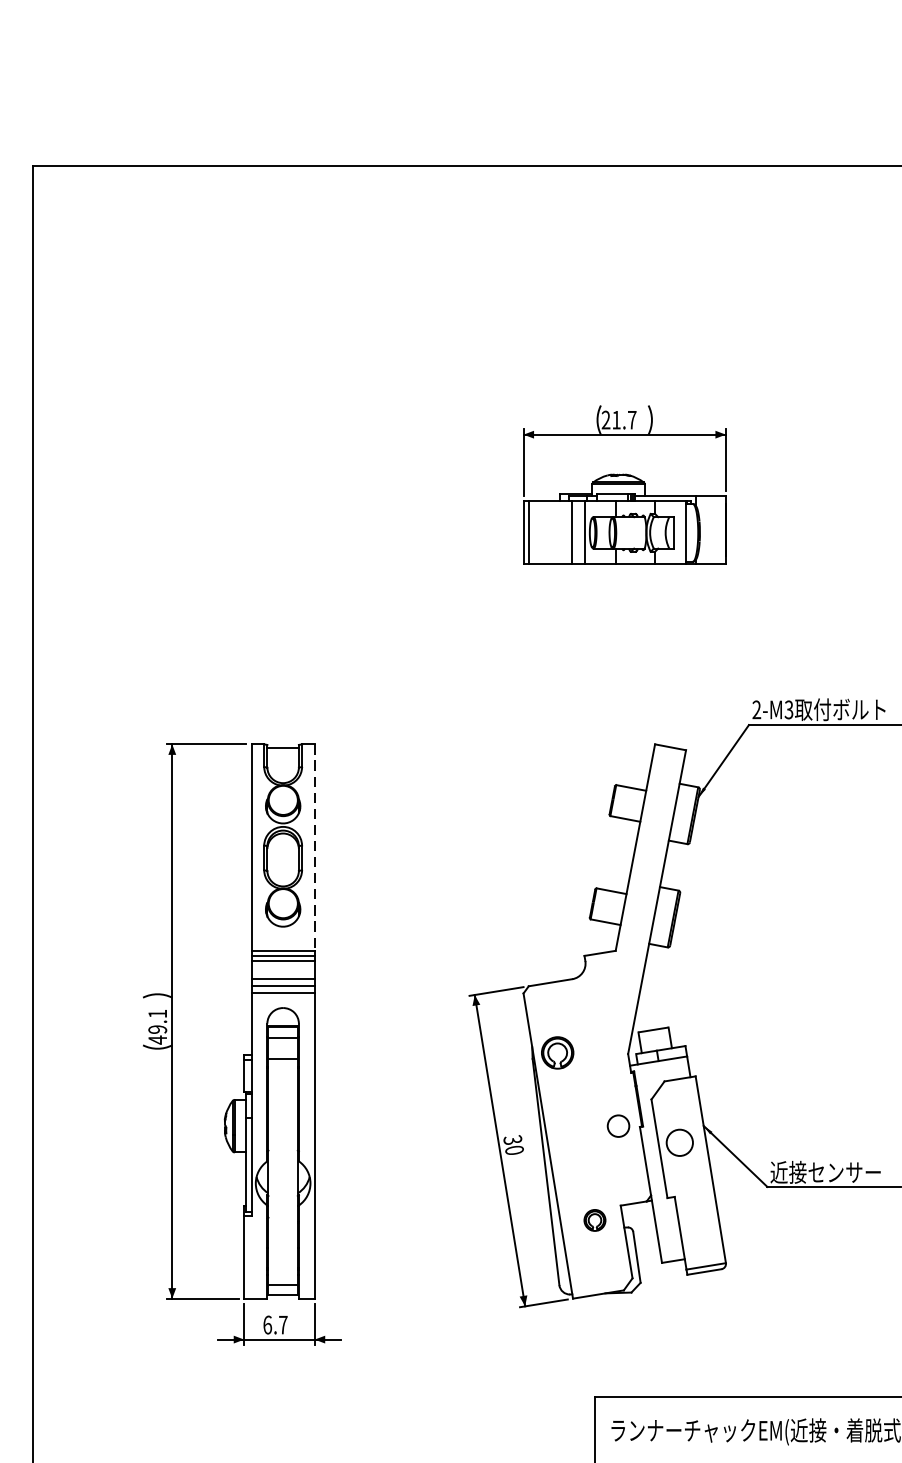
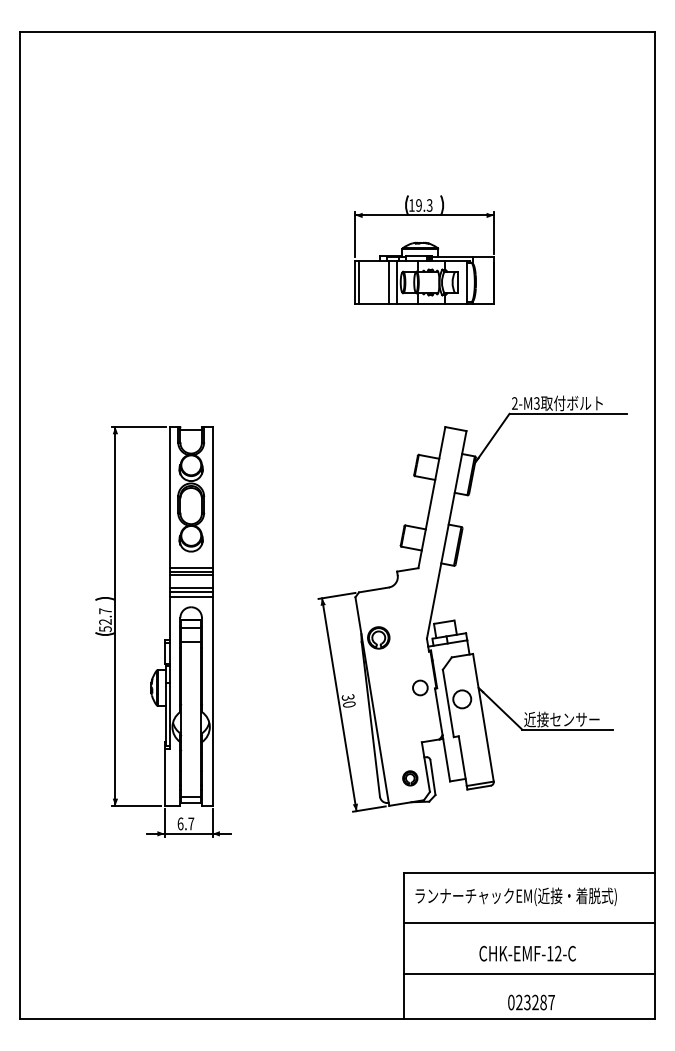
text: (618, 420) -> (420, 205), 21.7 -> 19.3
line: (314, 847) -> (212, 497), dashed -> solid
text: (157, 1027) -> (105, 620), 49.1 -> 52.7
part: (595, 1220) -> (410, 778), moved

